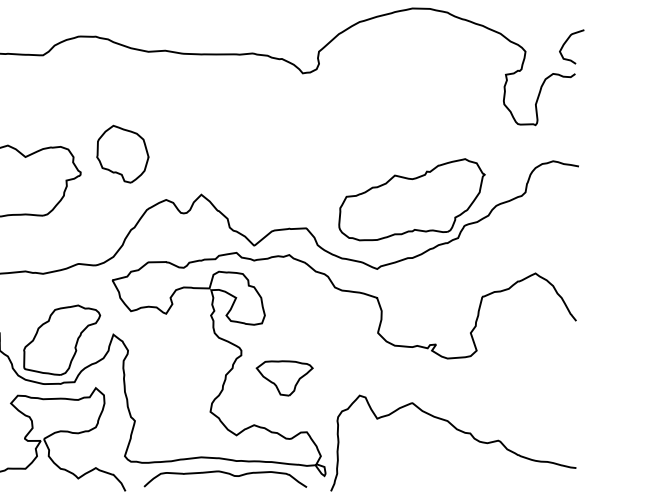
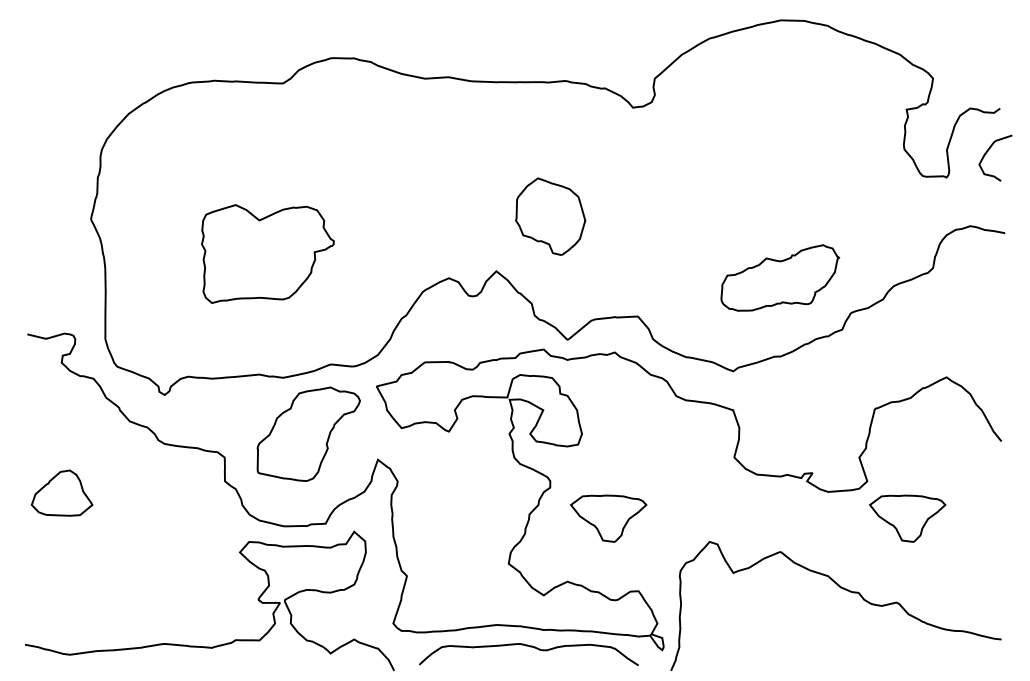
curve: (567, 41) -> (989, 150), moved
part: (122, 154) -> (550, 216), moved
part: (412, 199) -> (780, 277), size x0.6
part: (61, 339) -> (308, 433), moved
part: (506, 378) -> (907, 518), added

